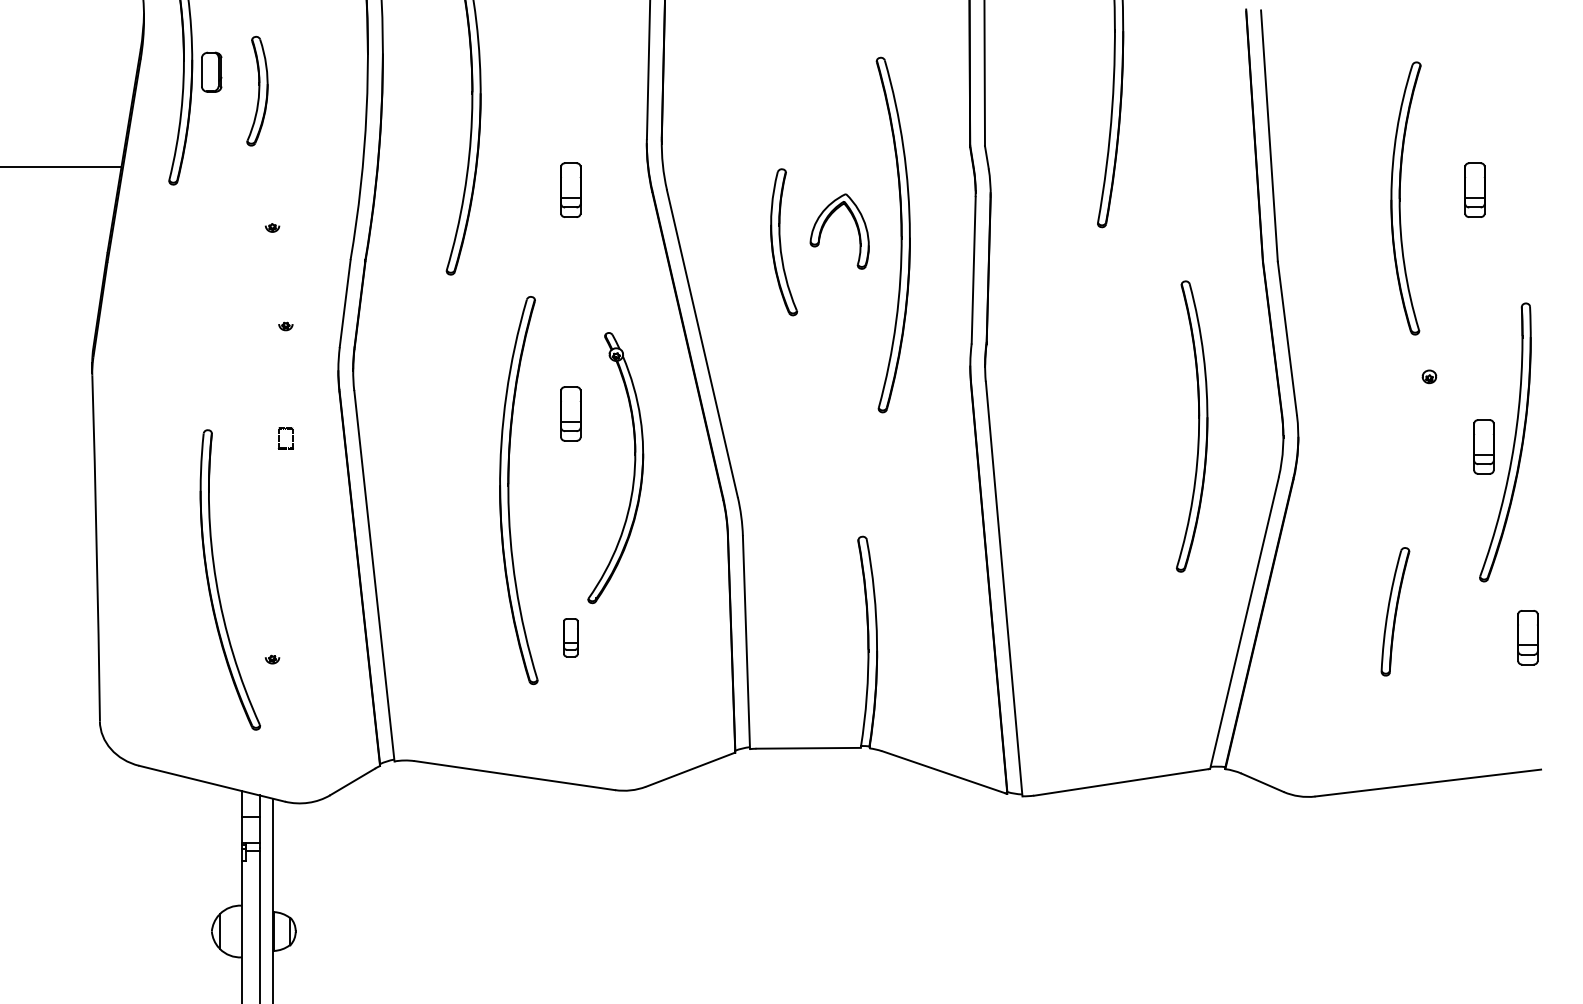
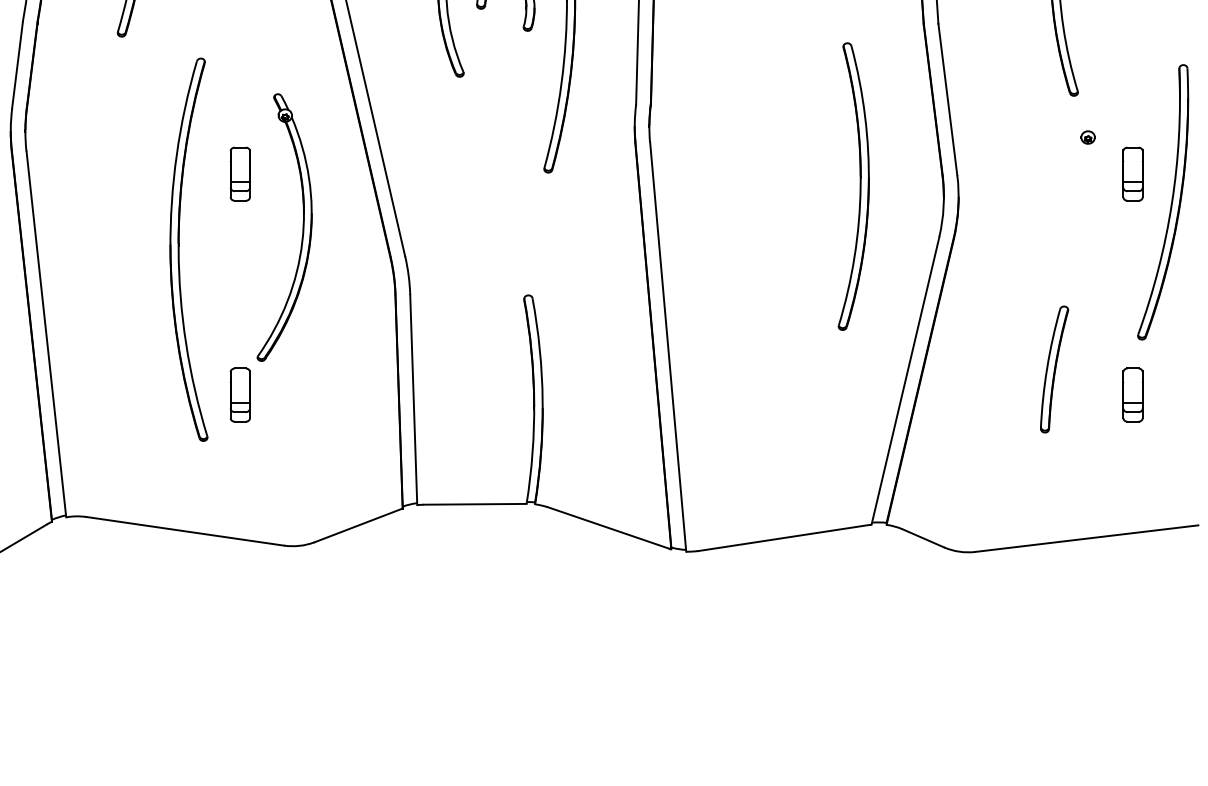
part: (1483, 446) -> (1132, 173), moved
part: (570, 637) -> (239, 394), size x1.43
part: (1527, 637) -> (1132, 394), moved

